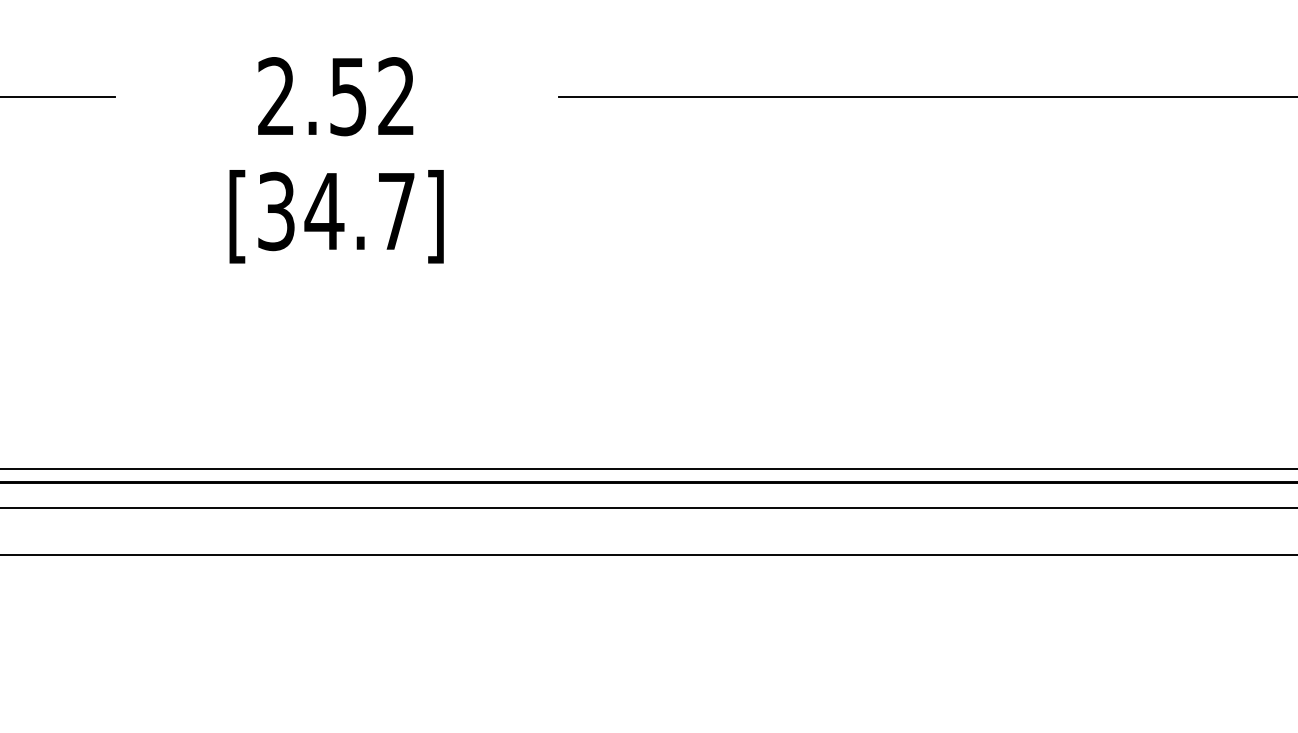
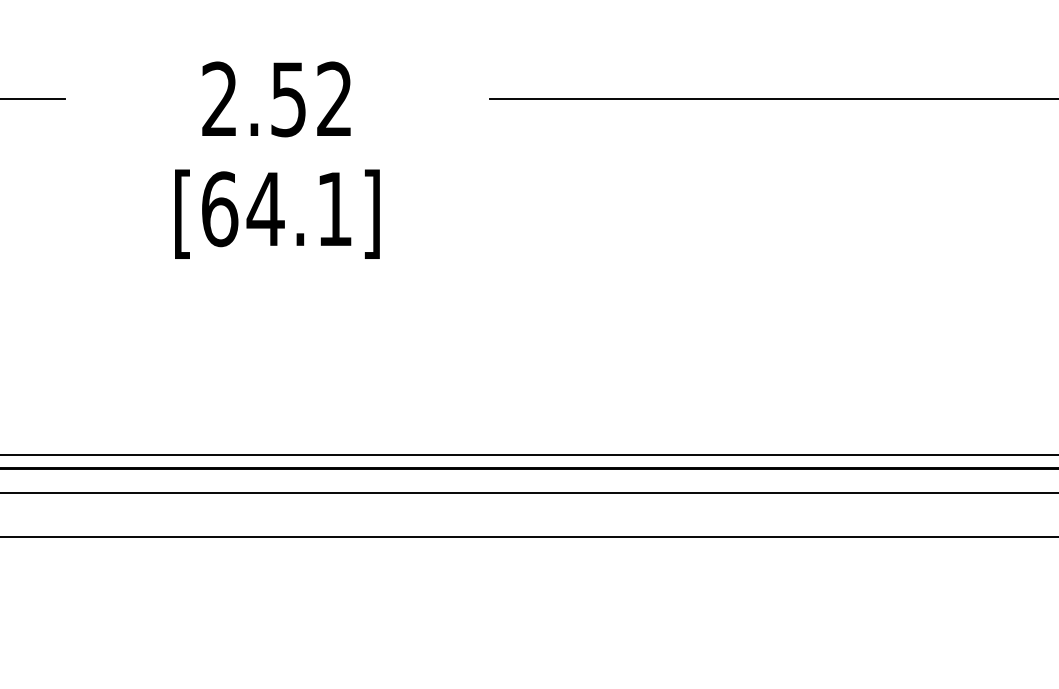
text: (335, 211) -> (276, 209), [34.7] -> [64.1]

